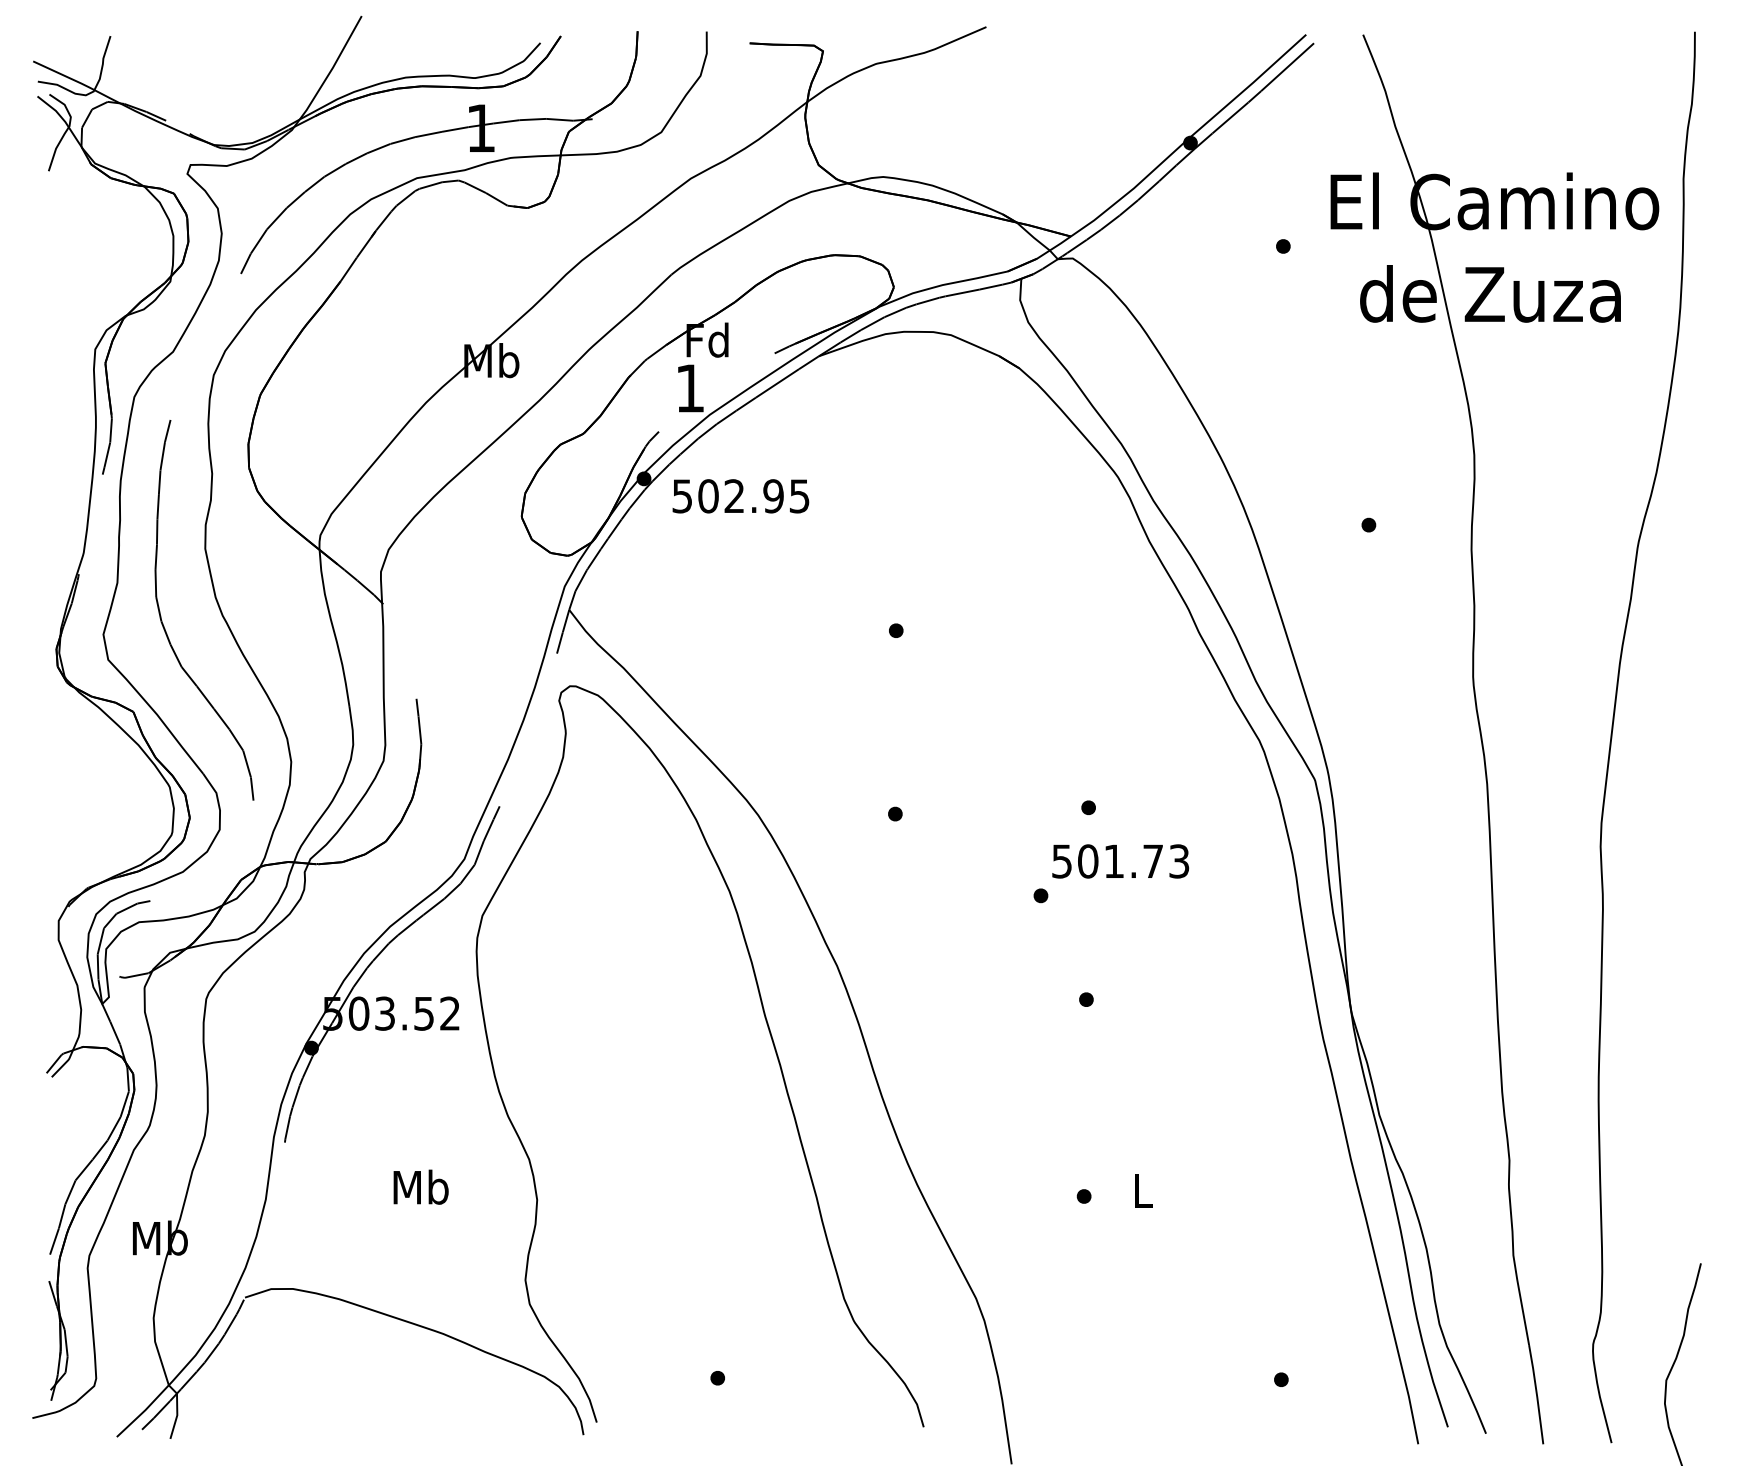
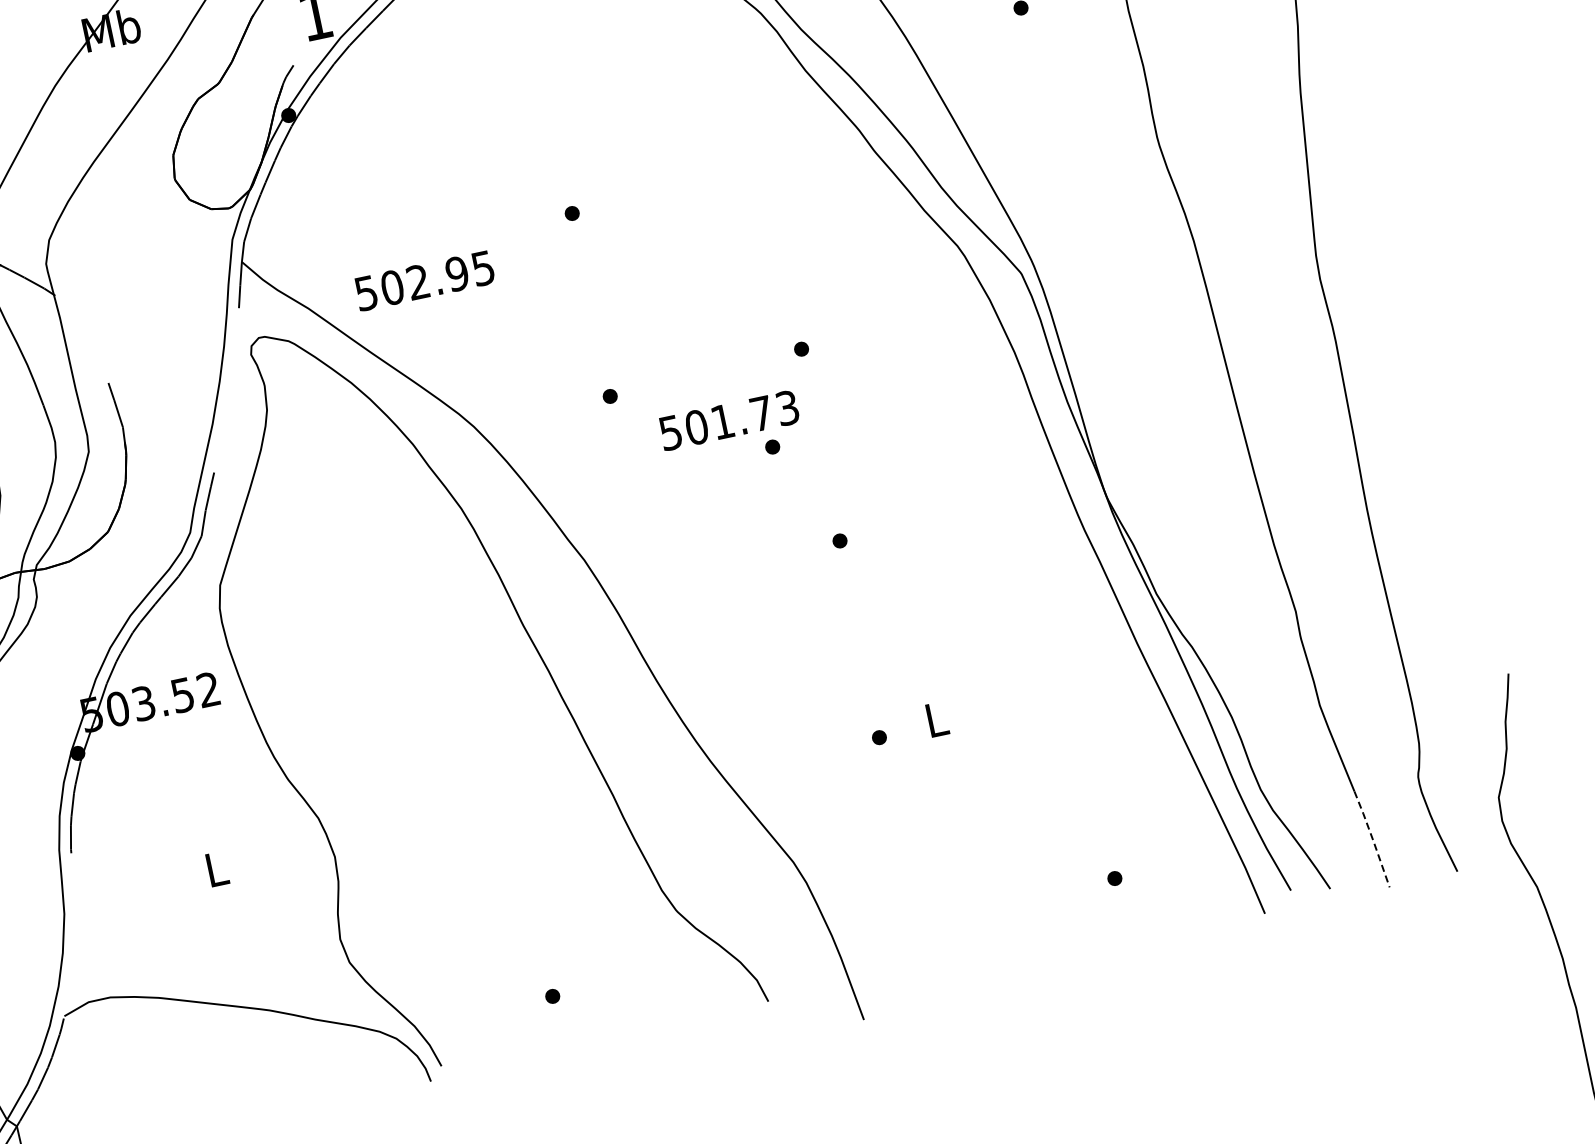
text: (740, 496) -> (424, 281), moved
text: (1120, 861) -> (729, 420), moved
text: (420, 1186) -> (215, 868), Mb -> L
line: (1536, 1394) -> (1372, 839), solid -> dashed

